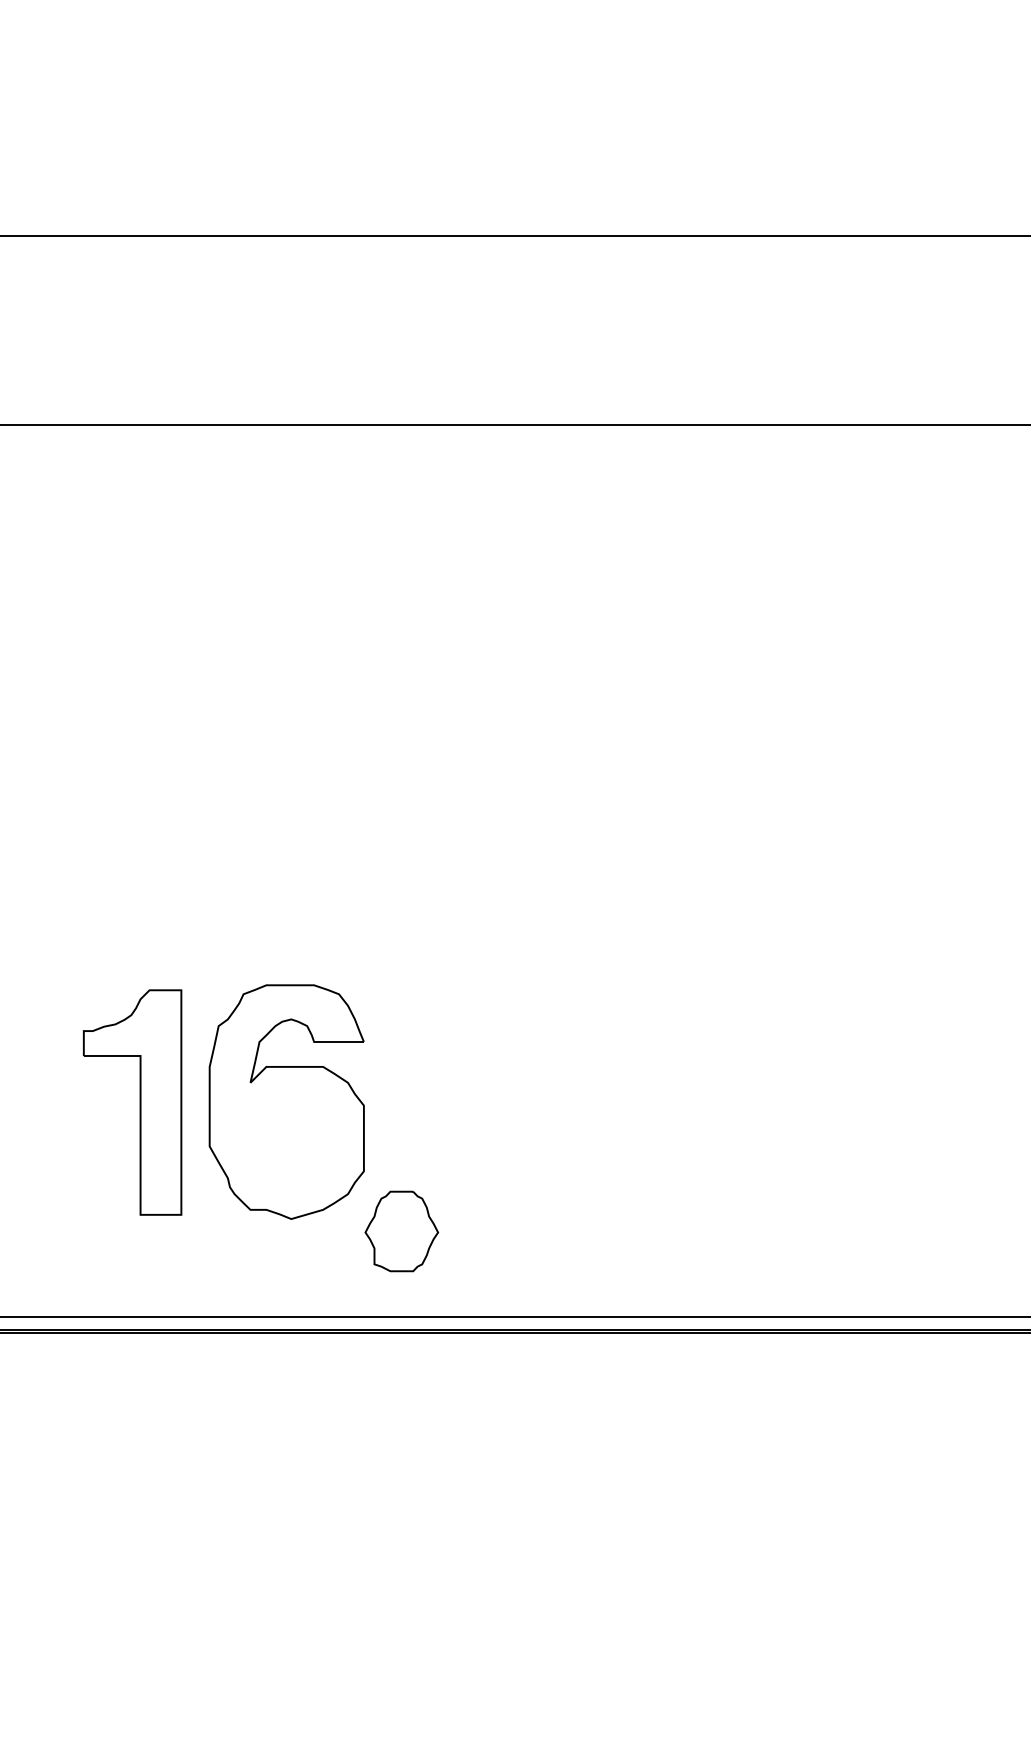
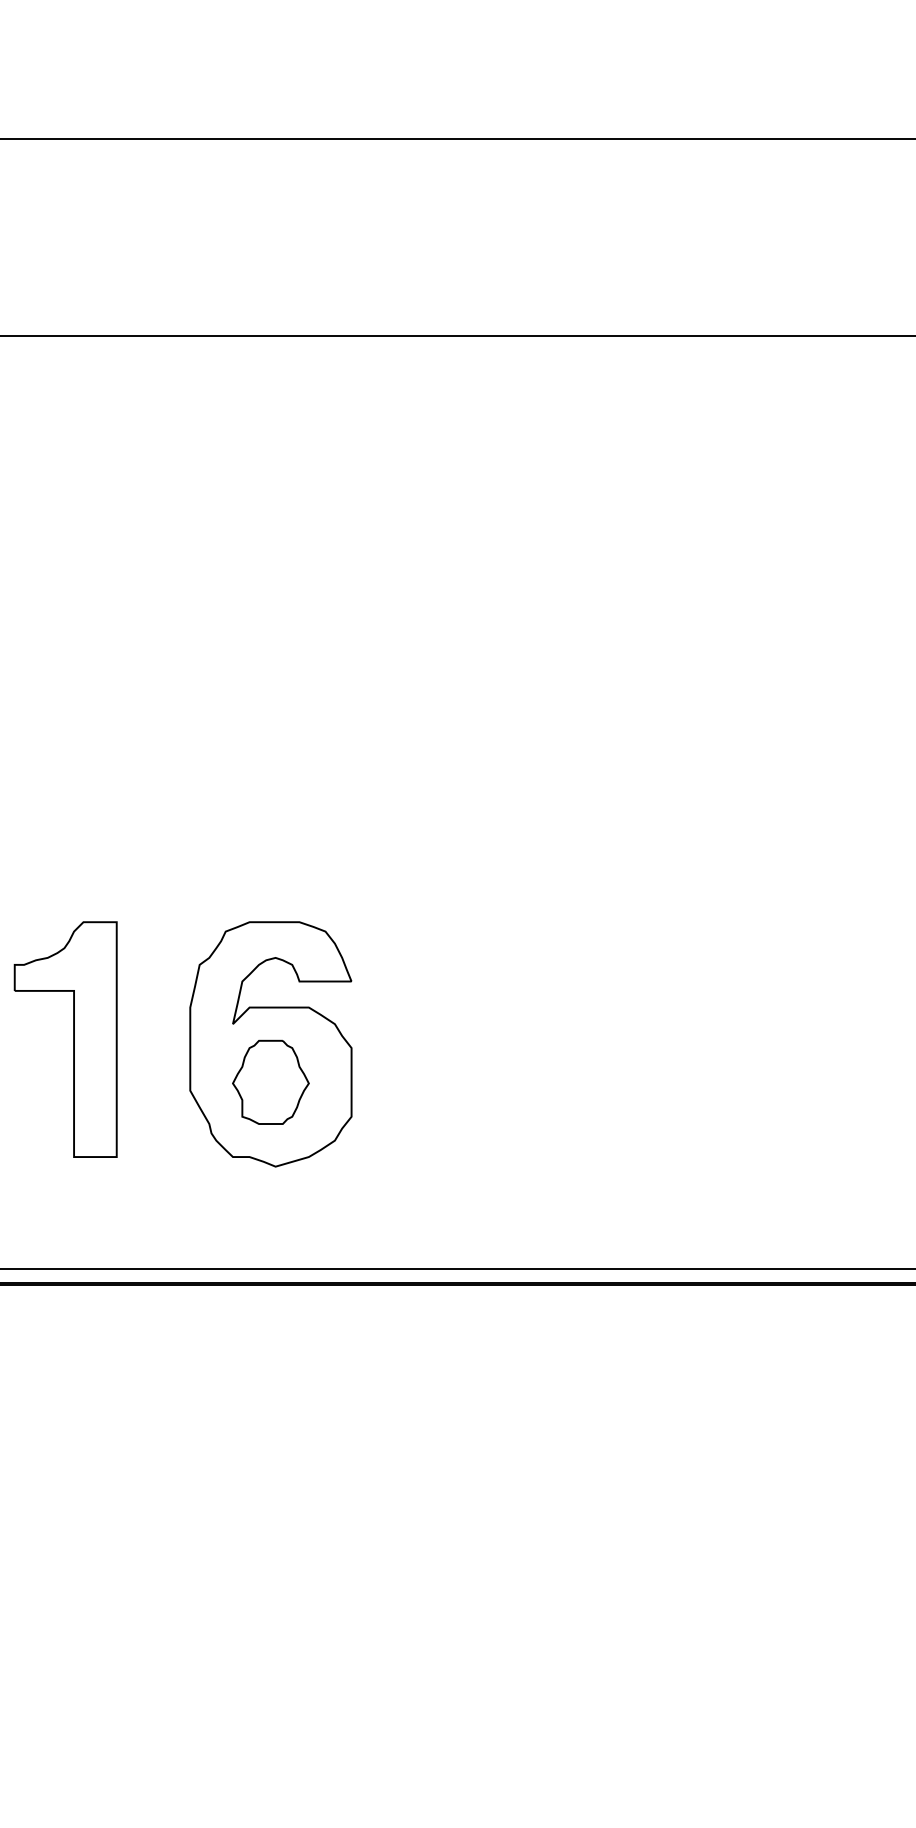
part: (139, 1102) -> (72, 1039), moved
part: (401, 1231) -> (270, 1082), moved

